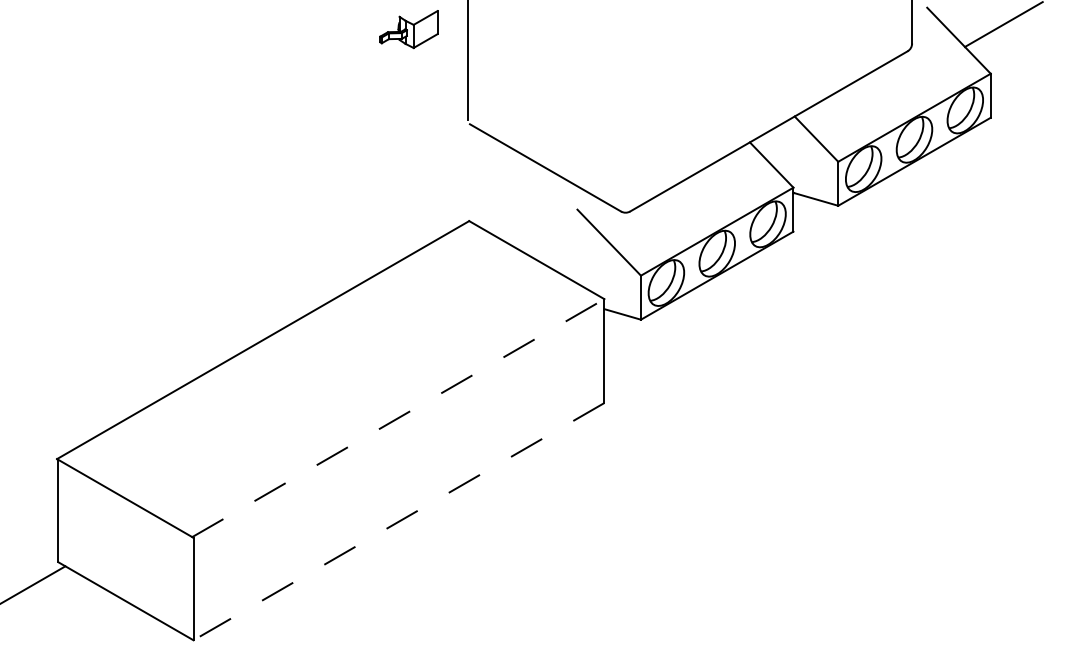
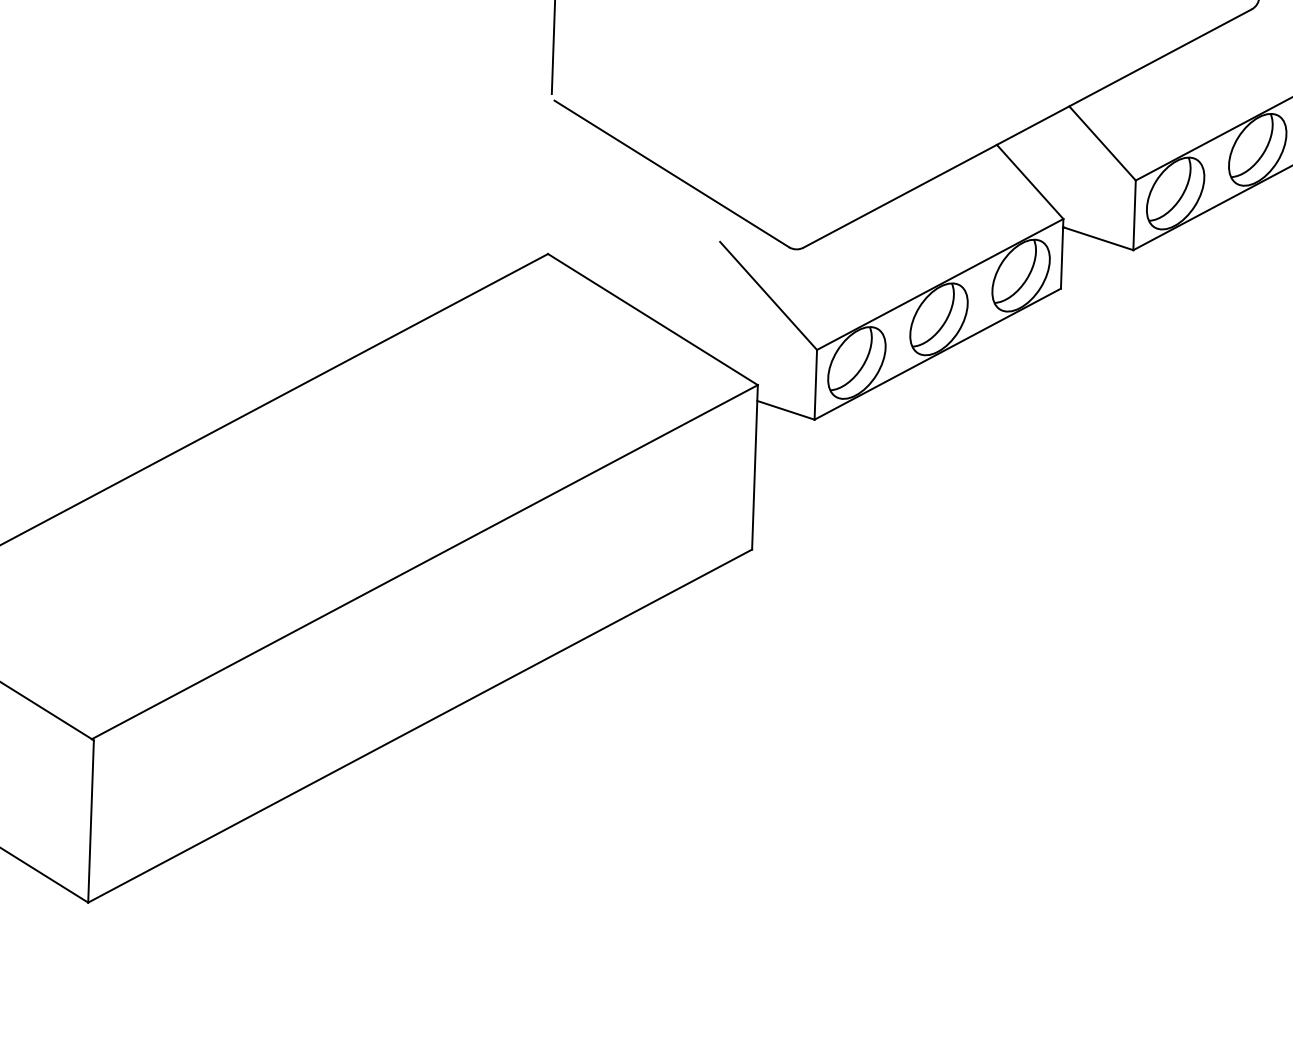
line: (398, 418) -> (425, 562), dashed -> solid
line: (398, 521) -> (419, 725), dashed -> solid

